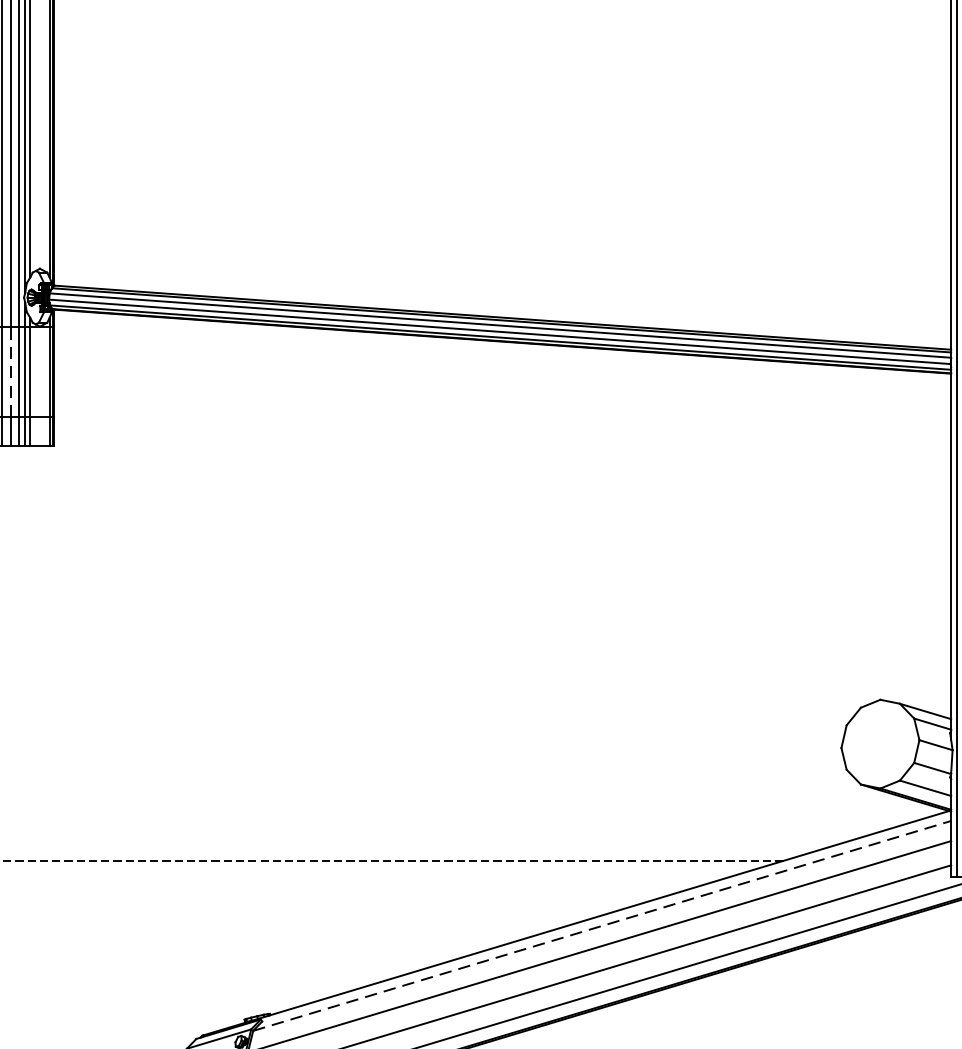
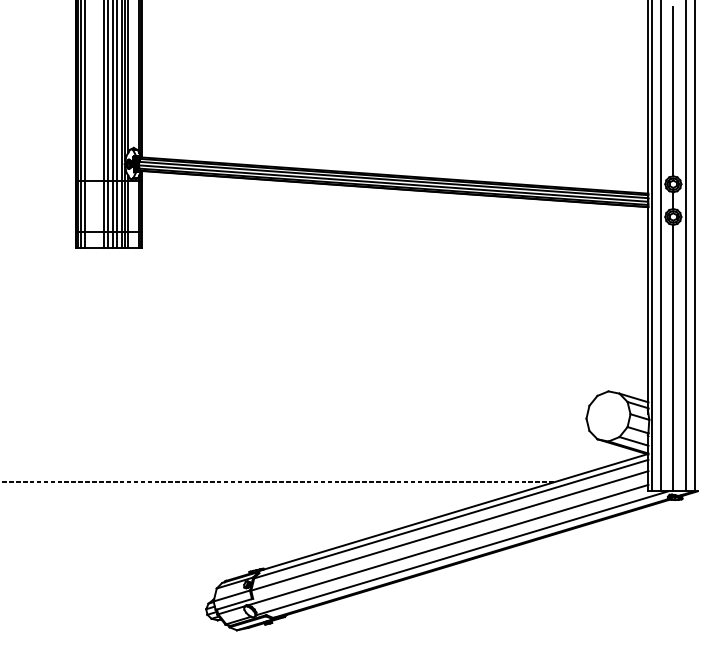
line: (11, 370) -> (117, 205), dashed -> solid
line: (602, 926) -> (451, 519), dashed -> solid

